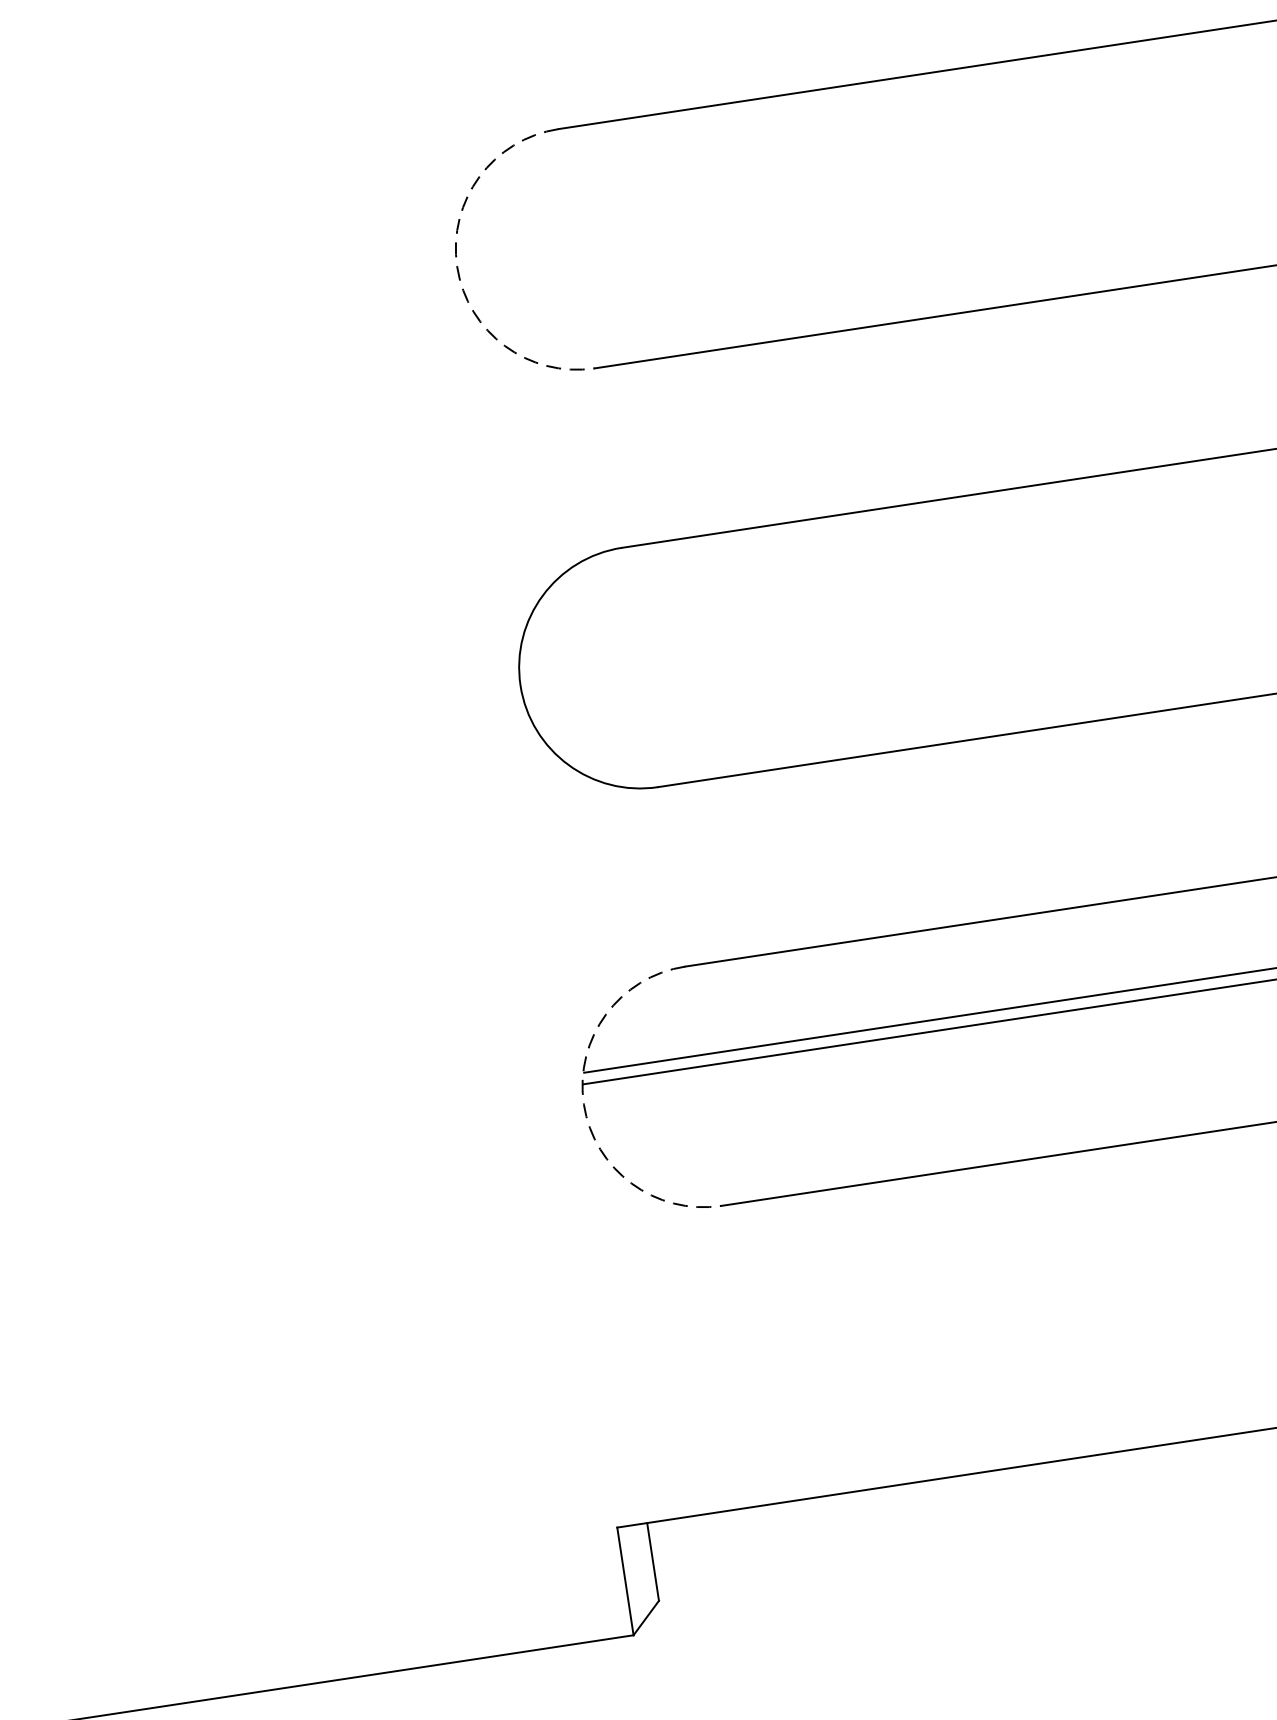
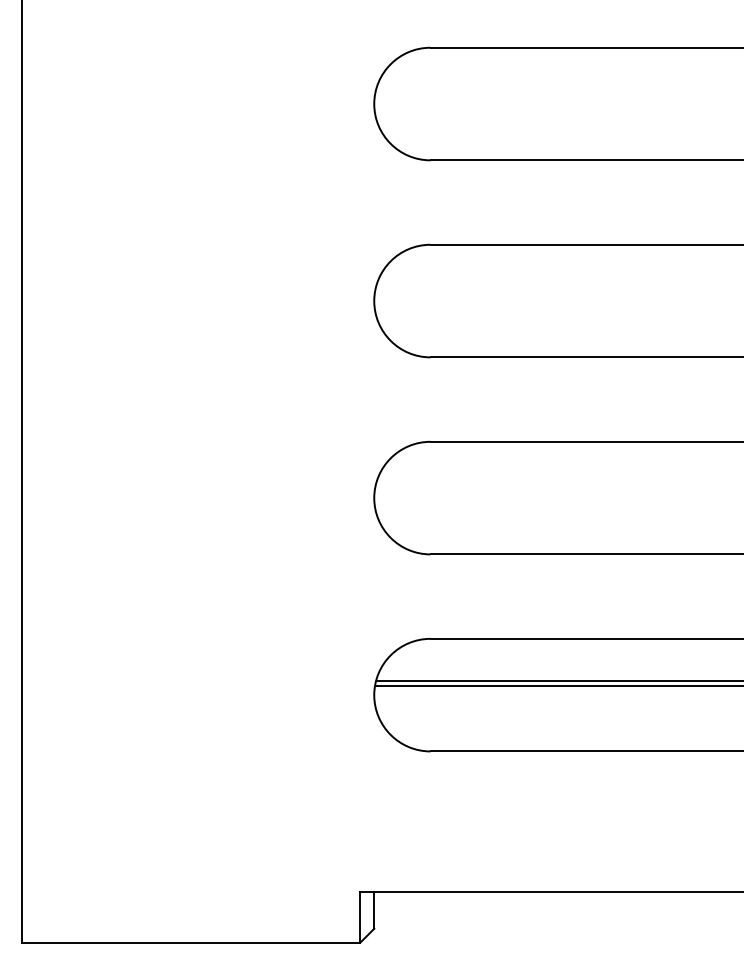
arc: (457, 267) -> (374, 301), dashed -> solid
arc: (584, 1104) -> (374, 695), dashed -> solid

